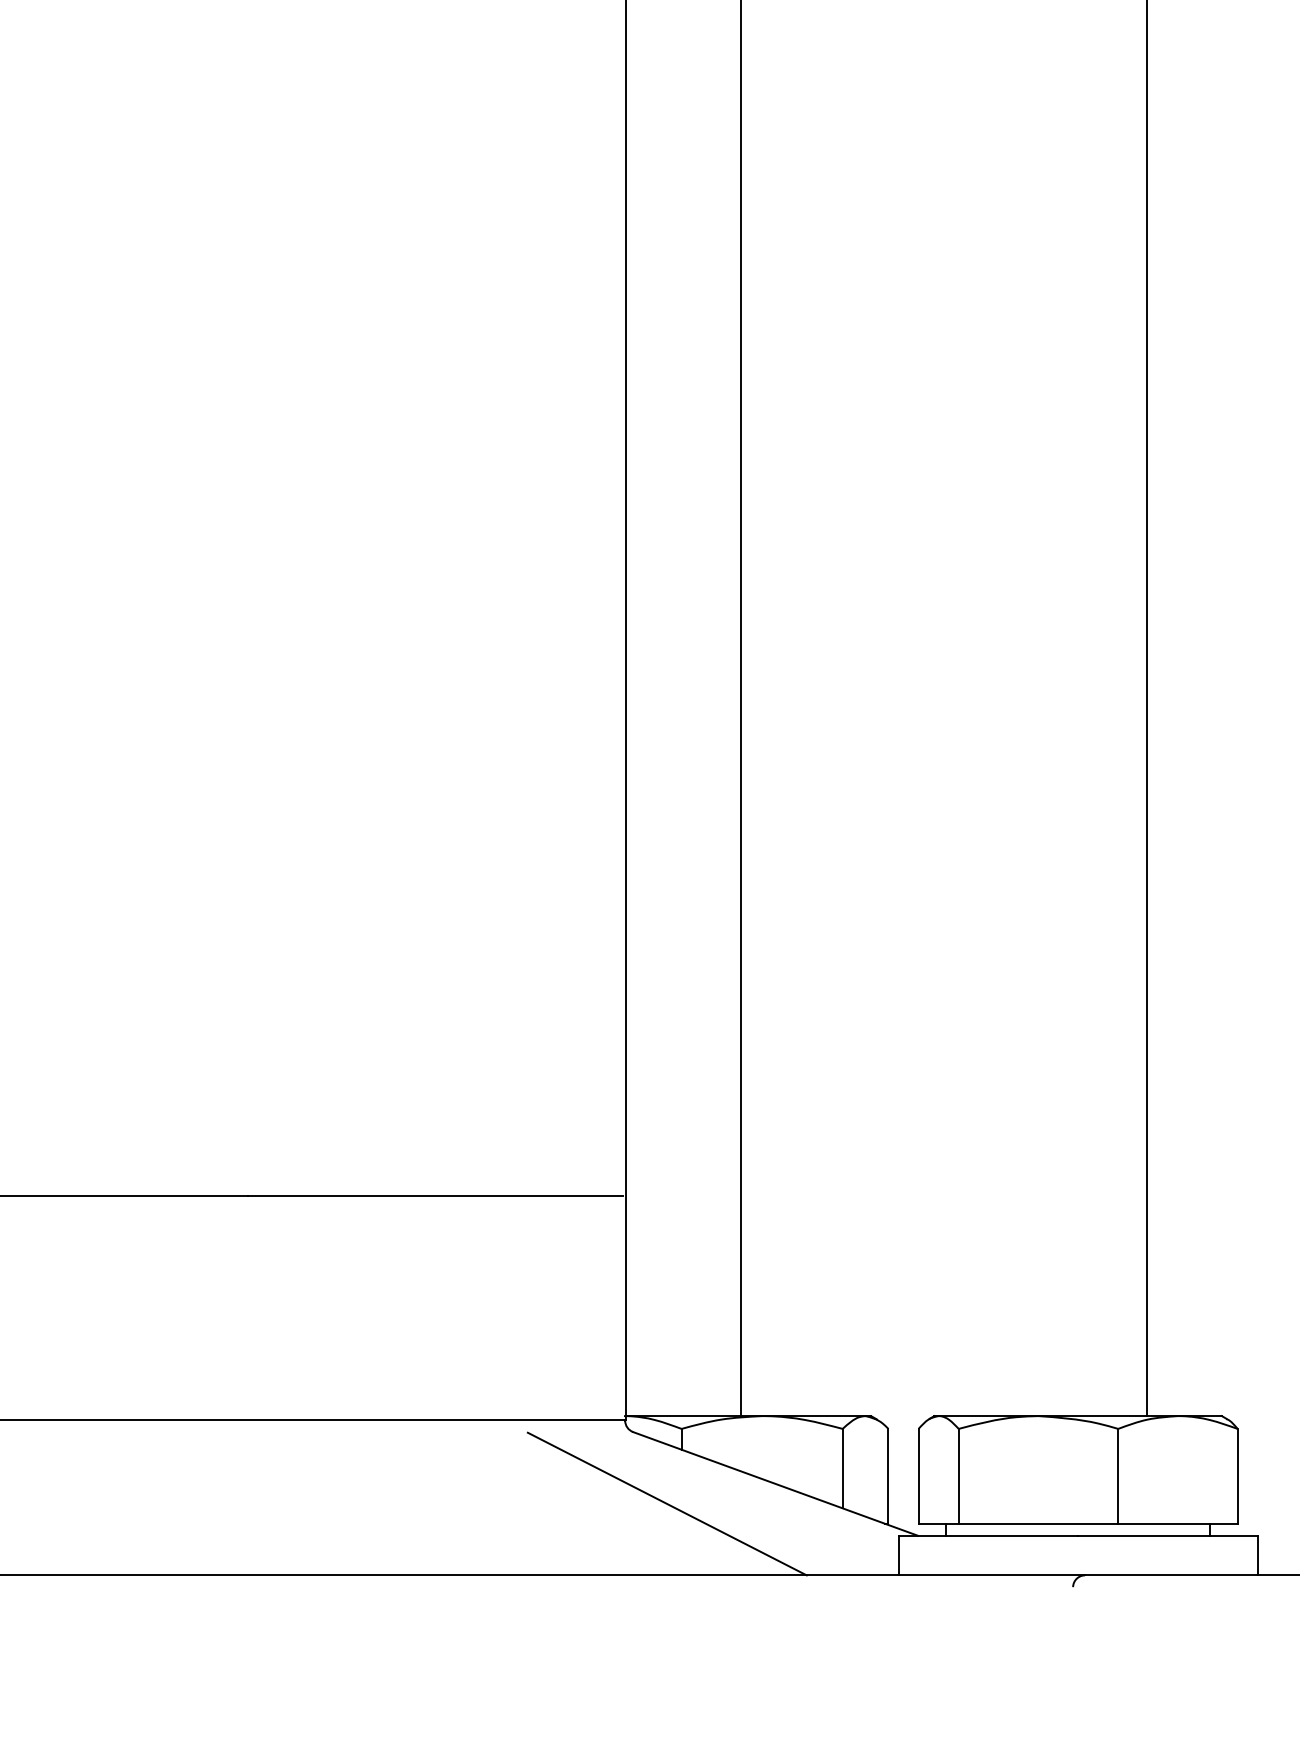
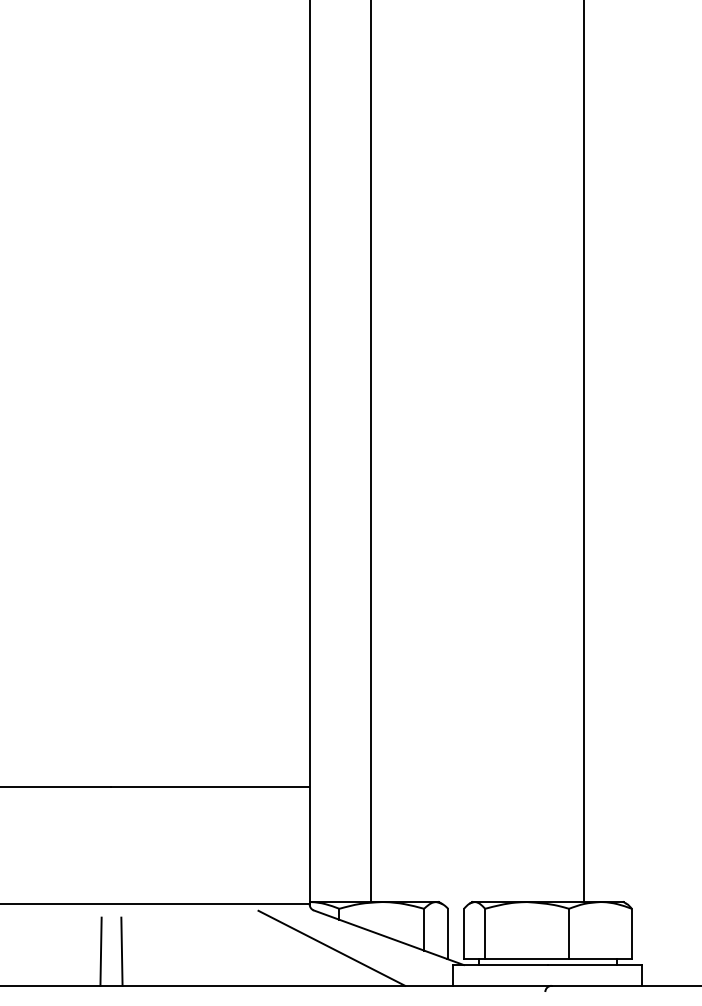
line: (227, 1510) -> (100, 951), added
line: (267, 1510) -> (121, 951), added

